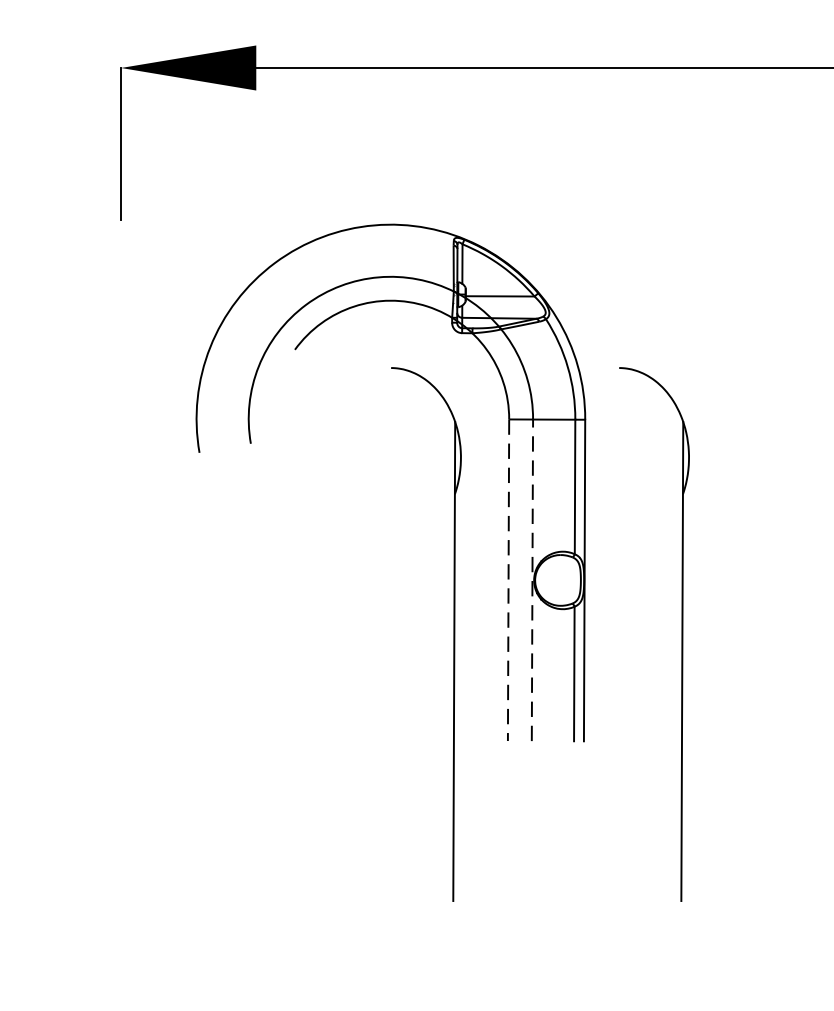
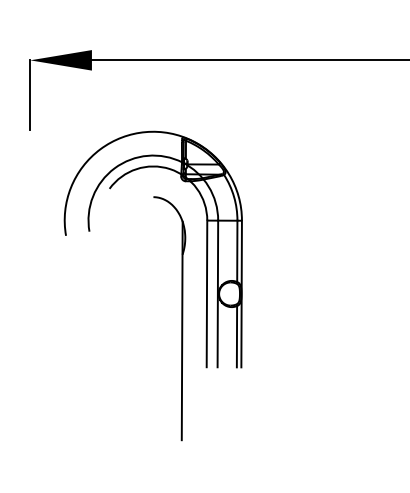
line: (531, 579) -> (217, 293), dashed -> solid
line: (507, 581) -> (206, 294), dashed -> solid
part: (680, 634) -> (285, 318), removed

